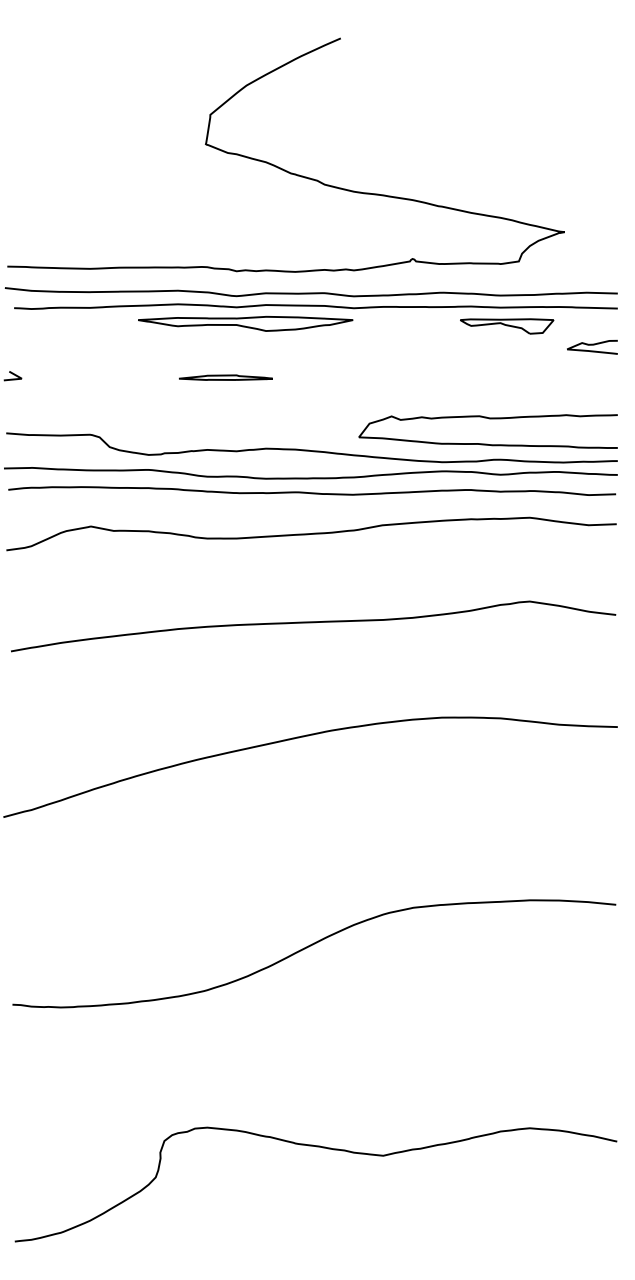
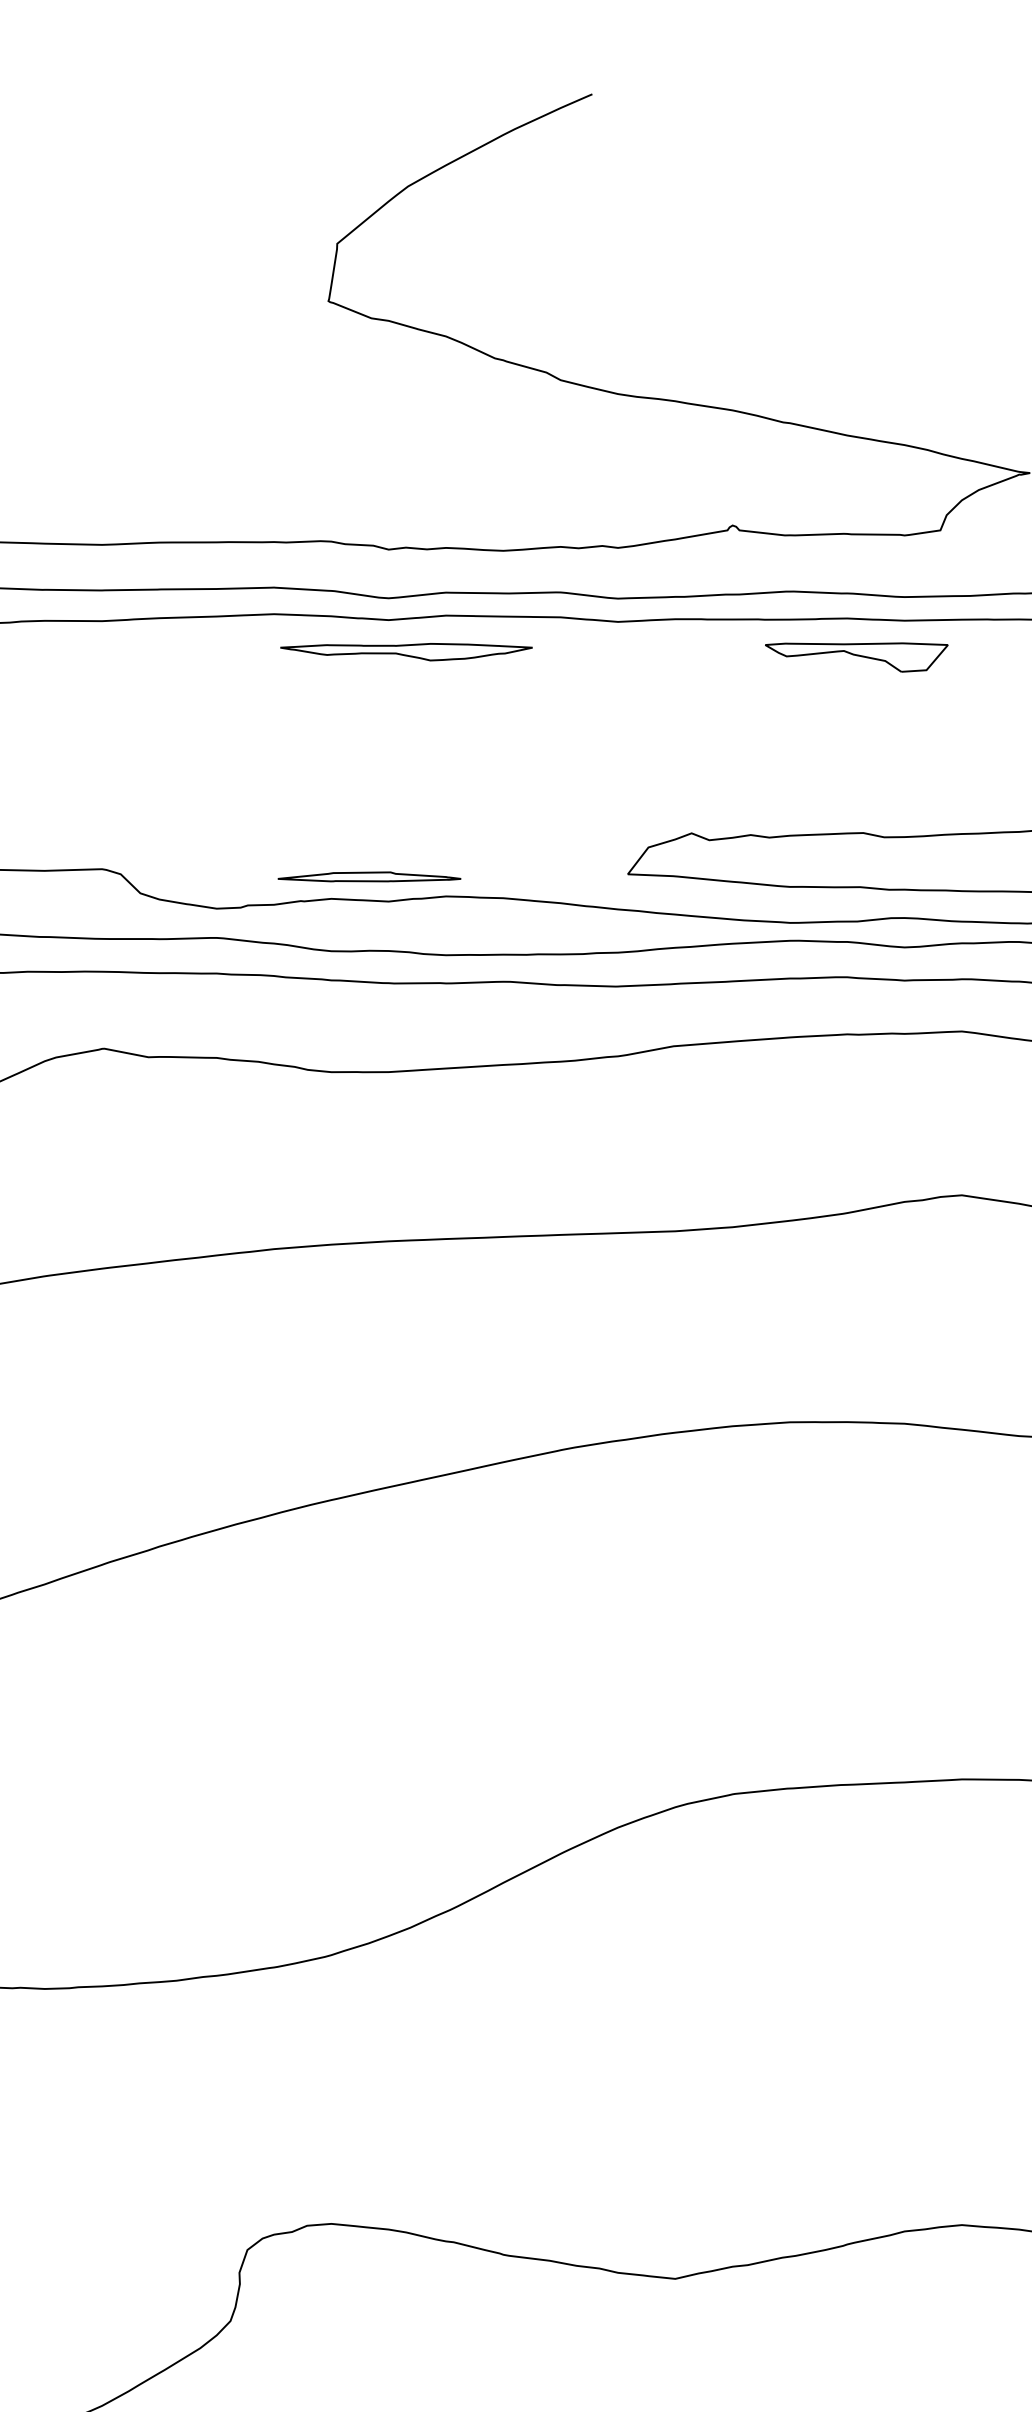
part: (245, 323) -> (405, 651), size x0.6
part: (507, 326) -> (857, 657), moved
part: (225, 377) -> (368, 876), moved

